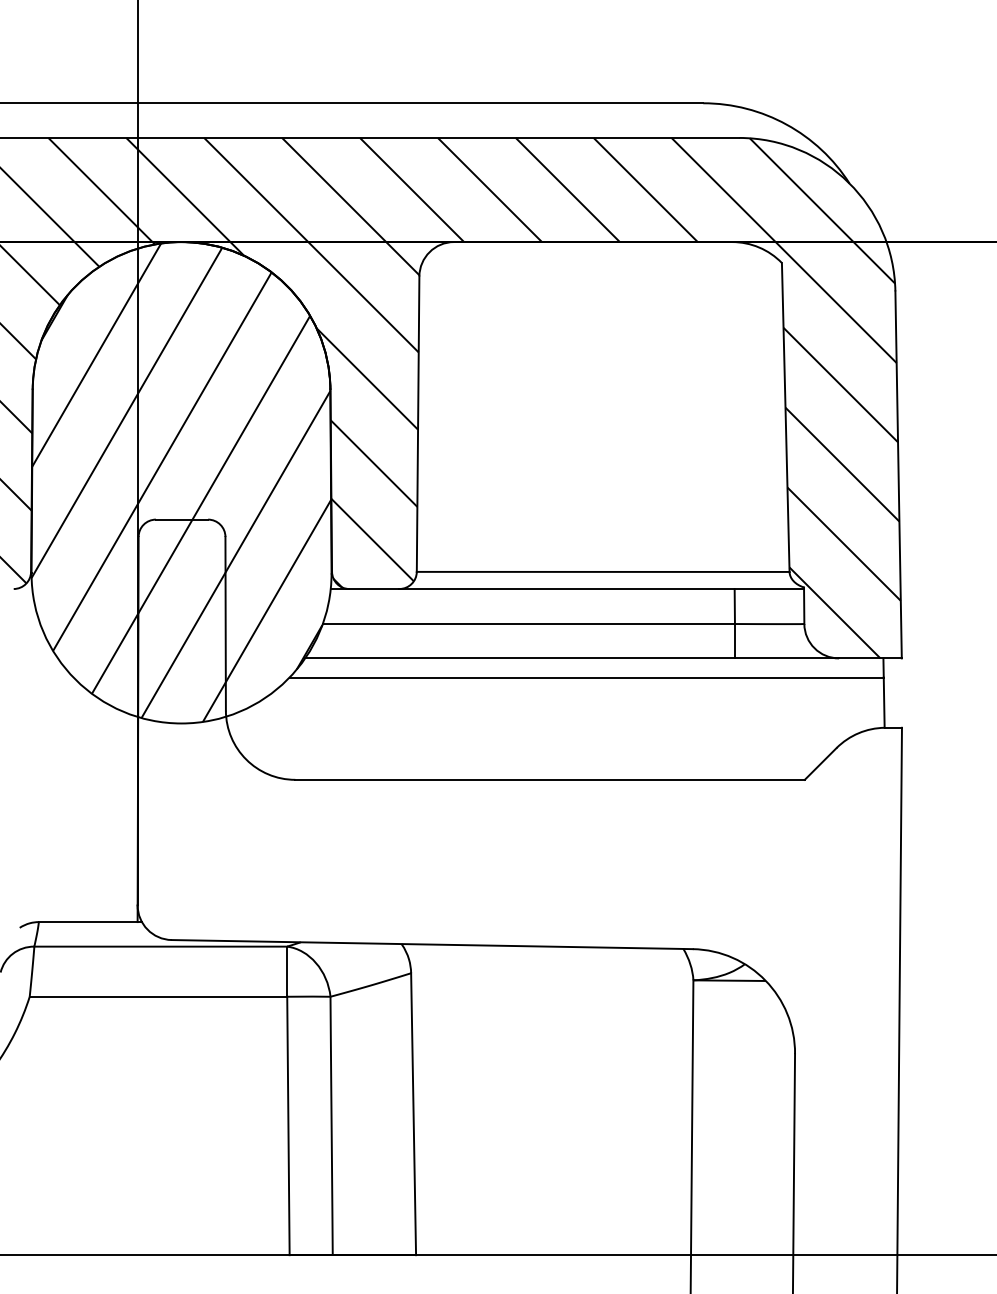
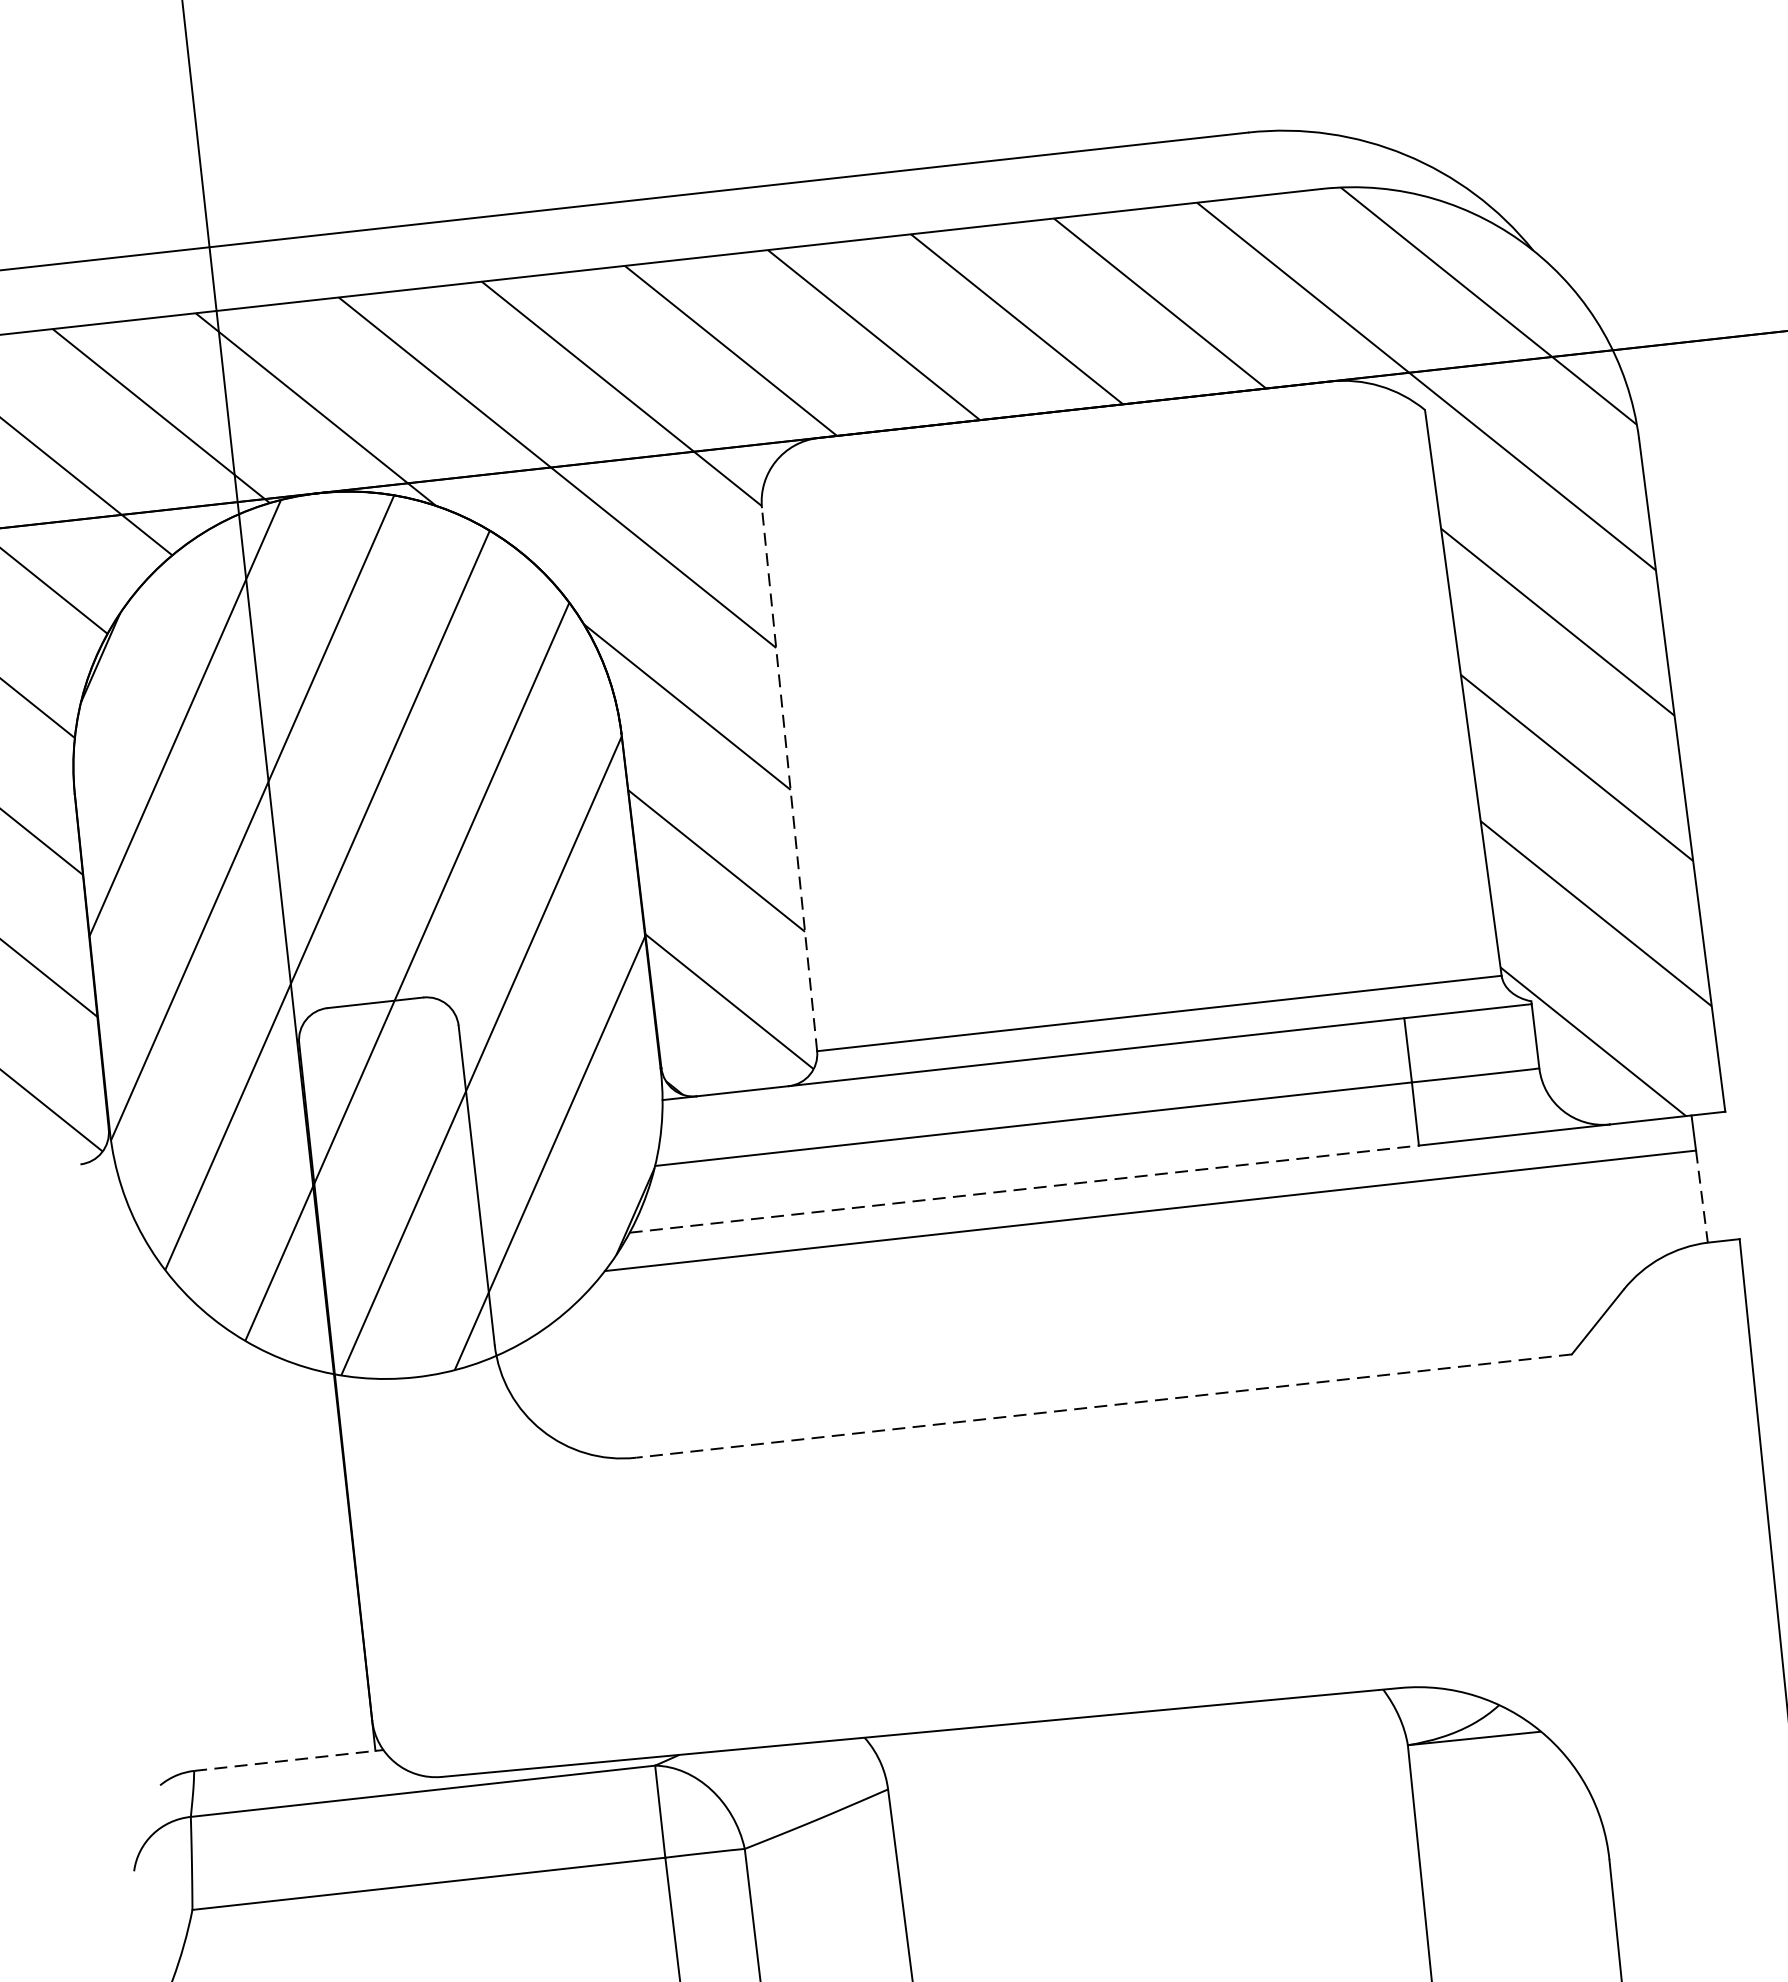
line: (418, 424) -> (790, 780), solid -> dashed
line: (520, 658) -> (1025, 1189), solid -> dashed
line: (884, 703) -> (1702, 1198), solid -> dashed
line: (550, 779) -> (1104, 1405), solid -> dashed
line: (90, 922) -> (288, 1761), solid -> dashed

